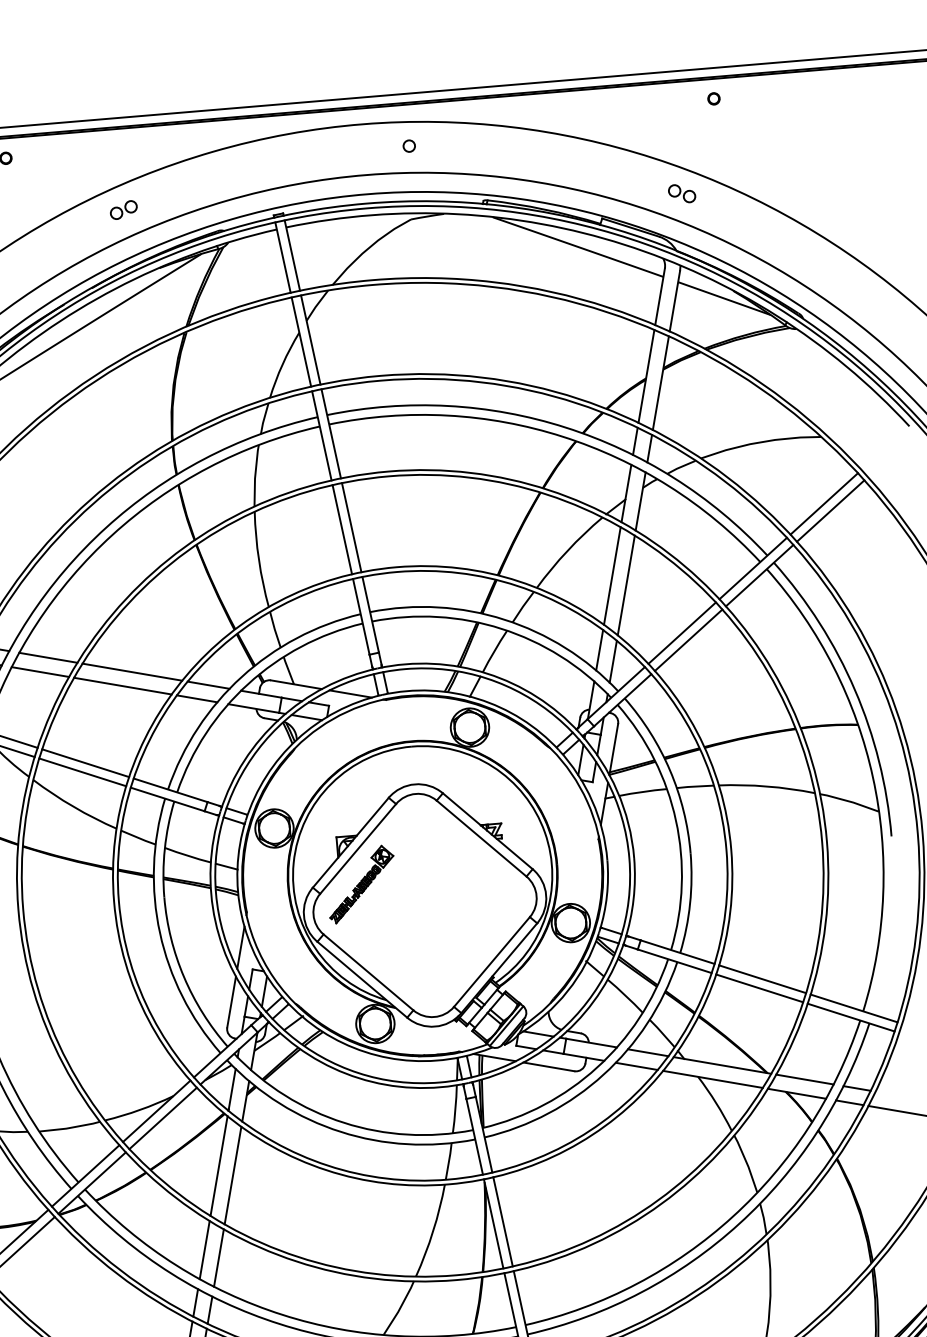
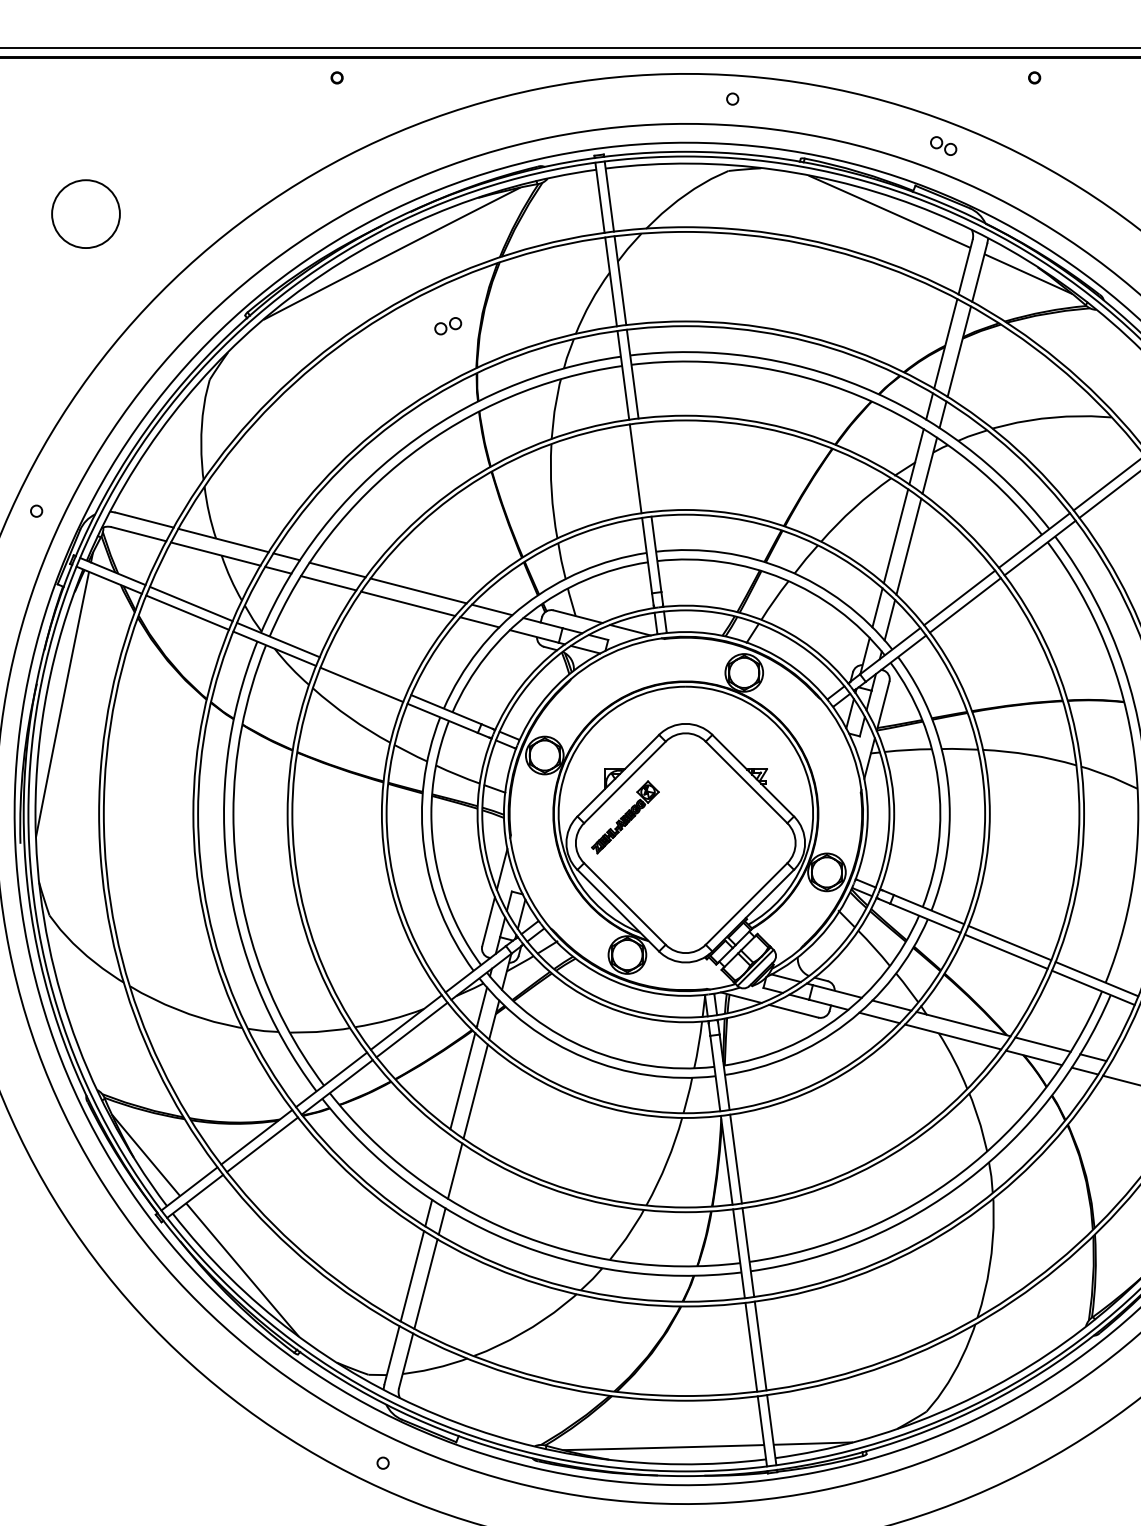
part: (681, 193) -> (943, 145), moved
part: (124, 210) -> (448, 326), moved
line: (351, 527) -> (644, 467), removed
line: (85, 763) -> (365, 676), removed
line: (204, 1250) -> (441, 1162), removed

